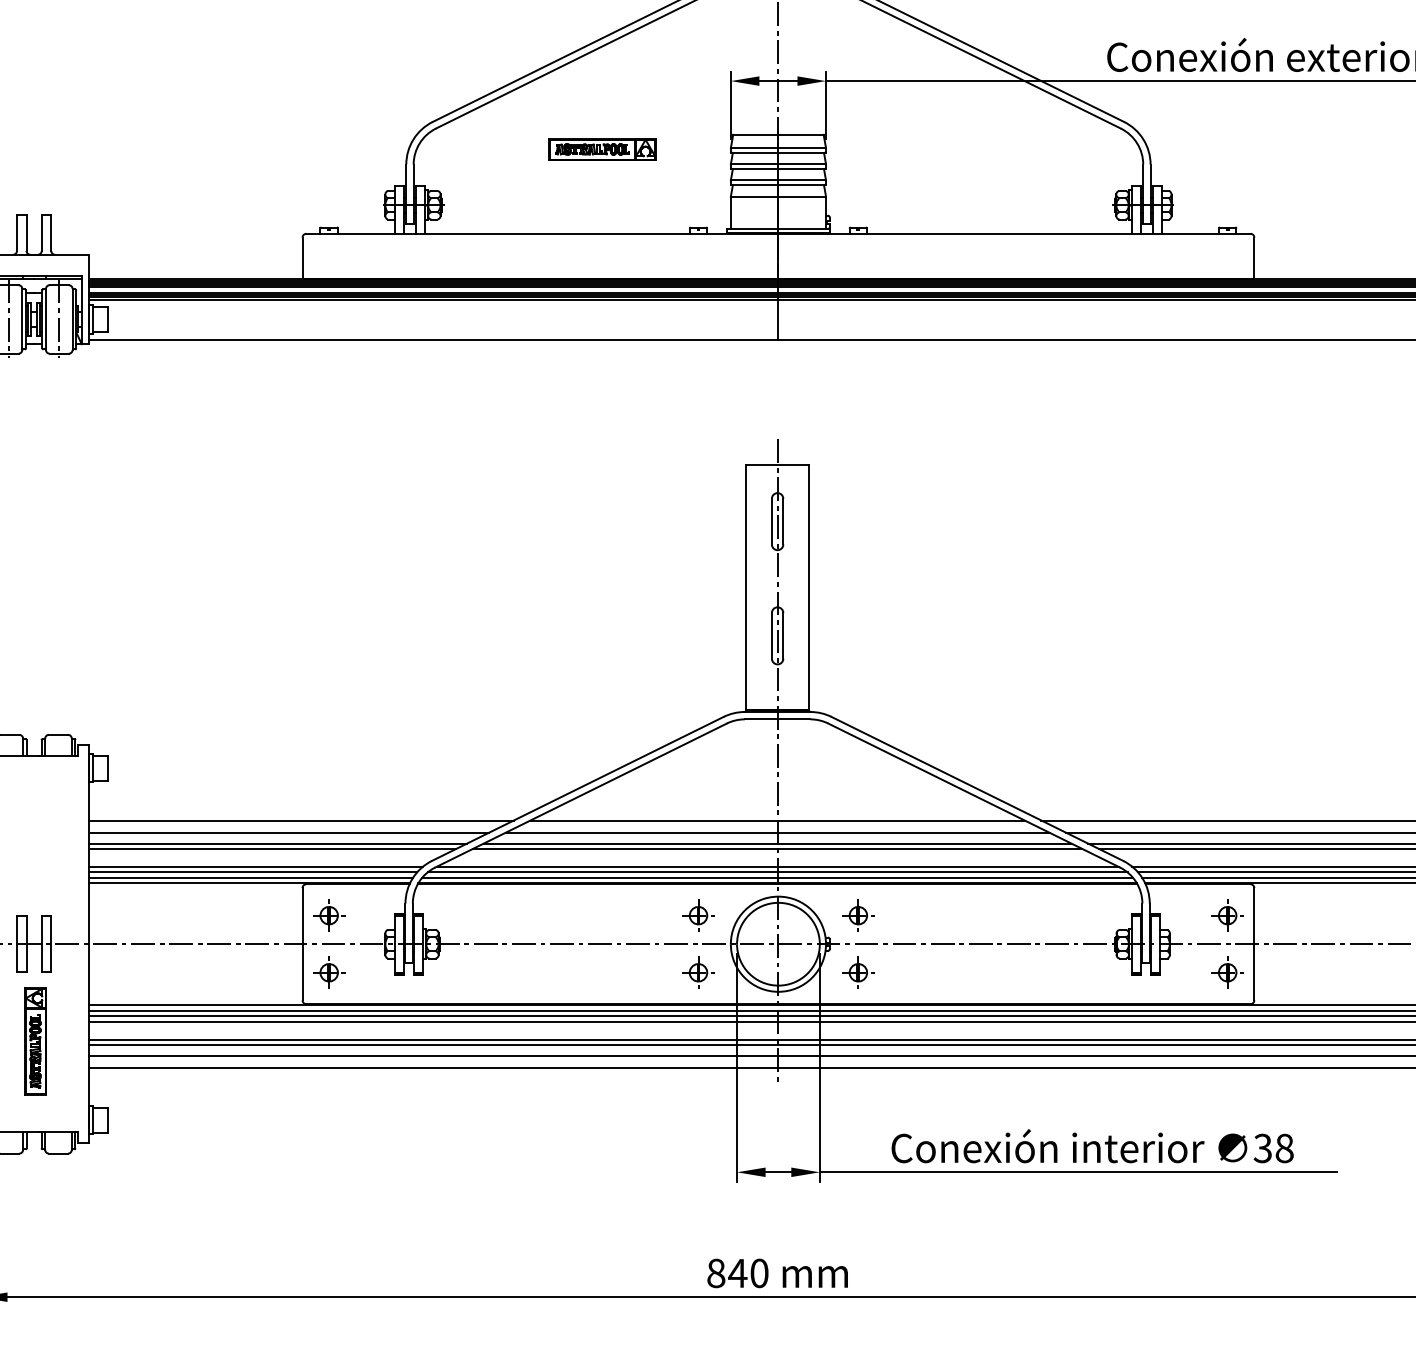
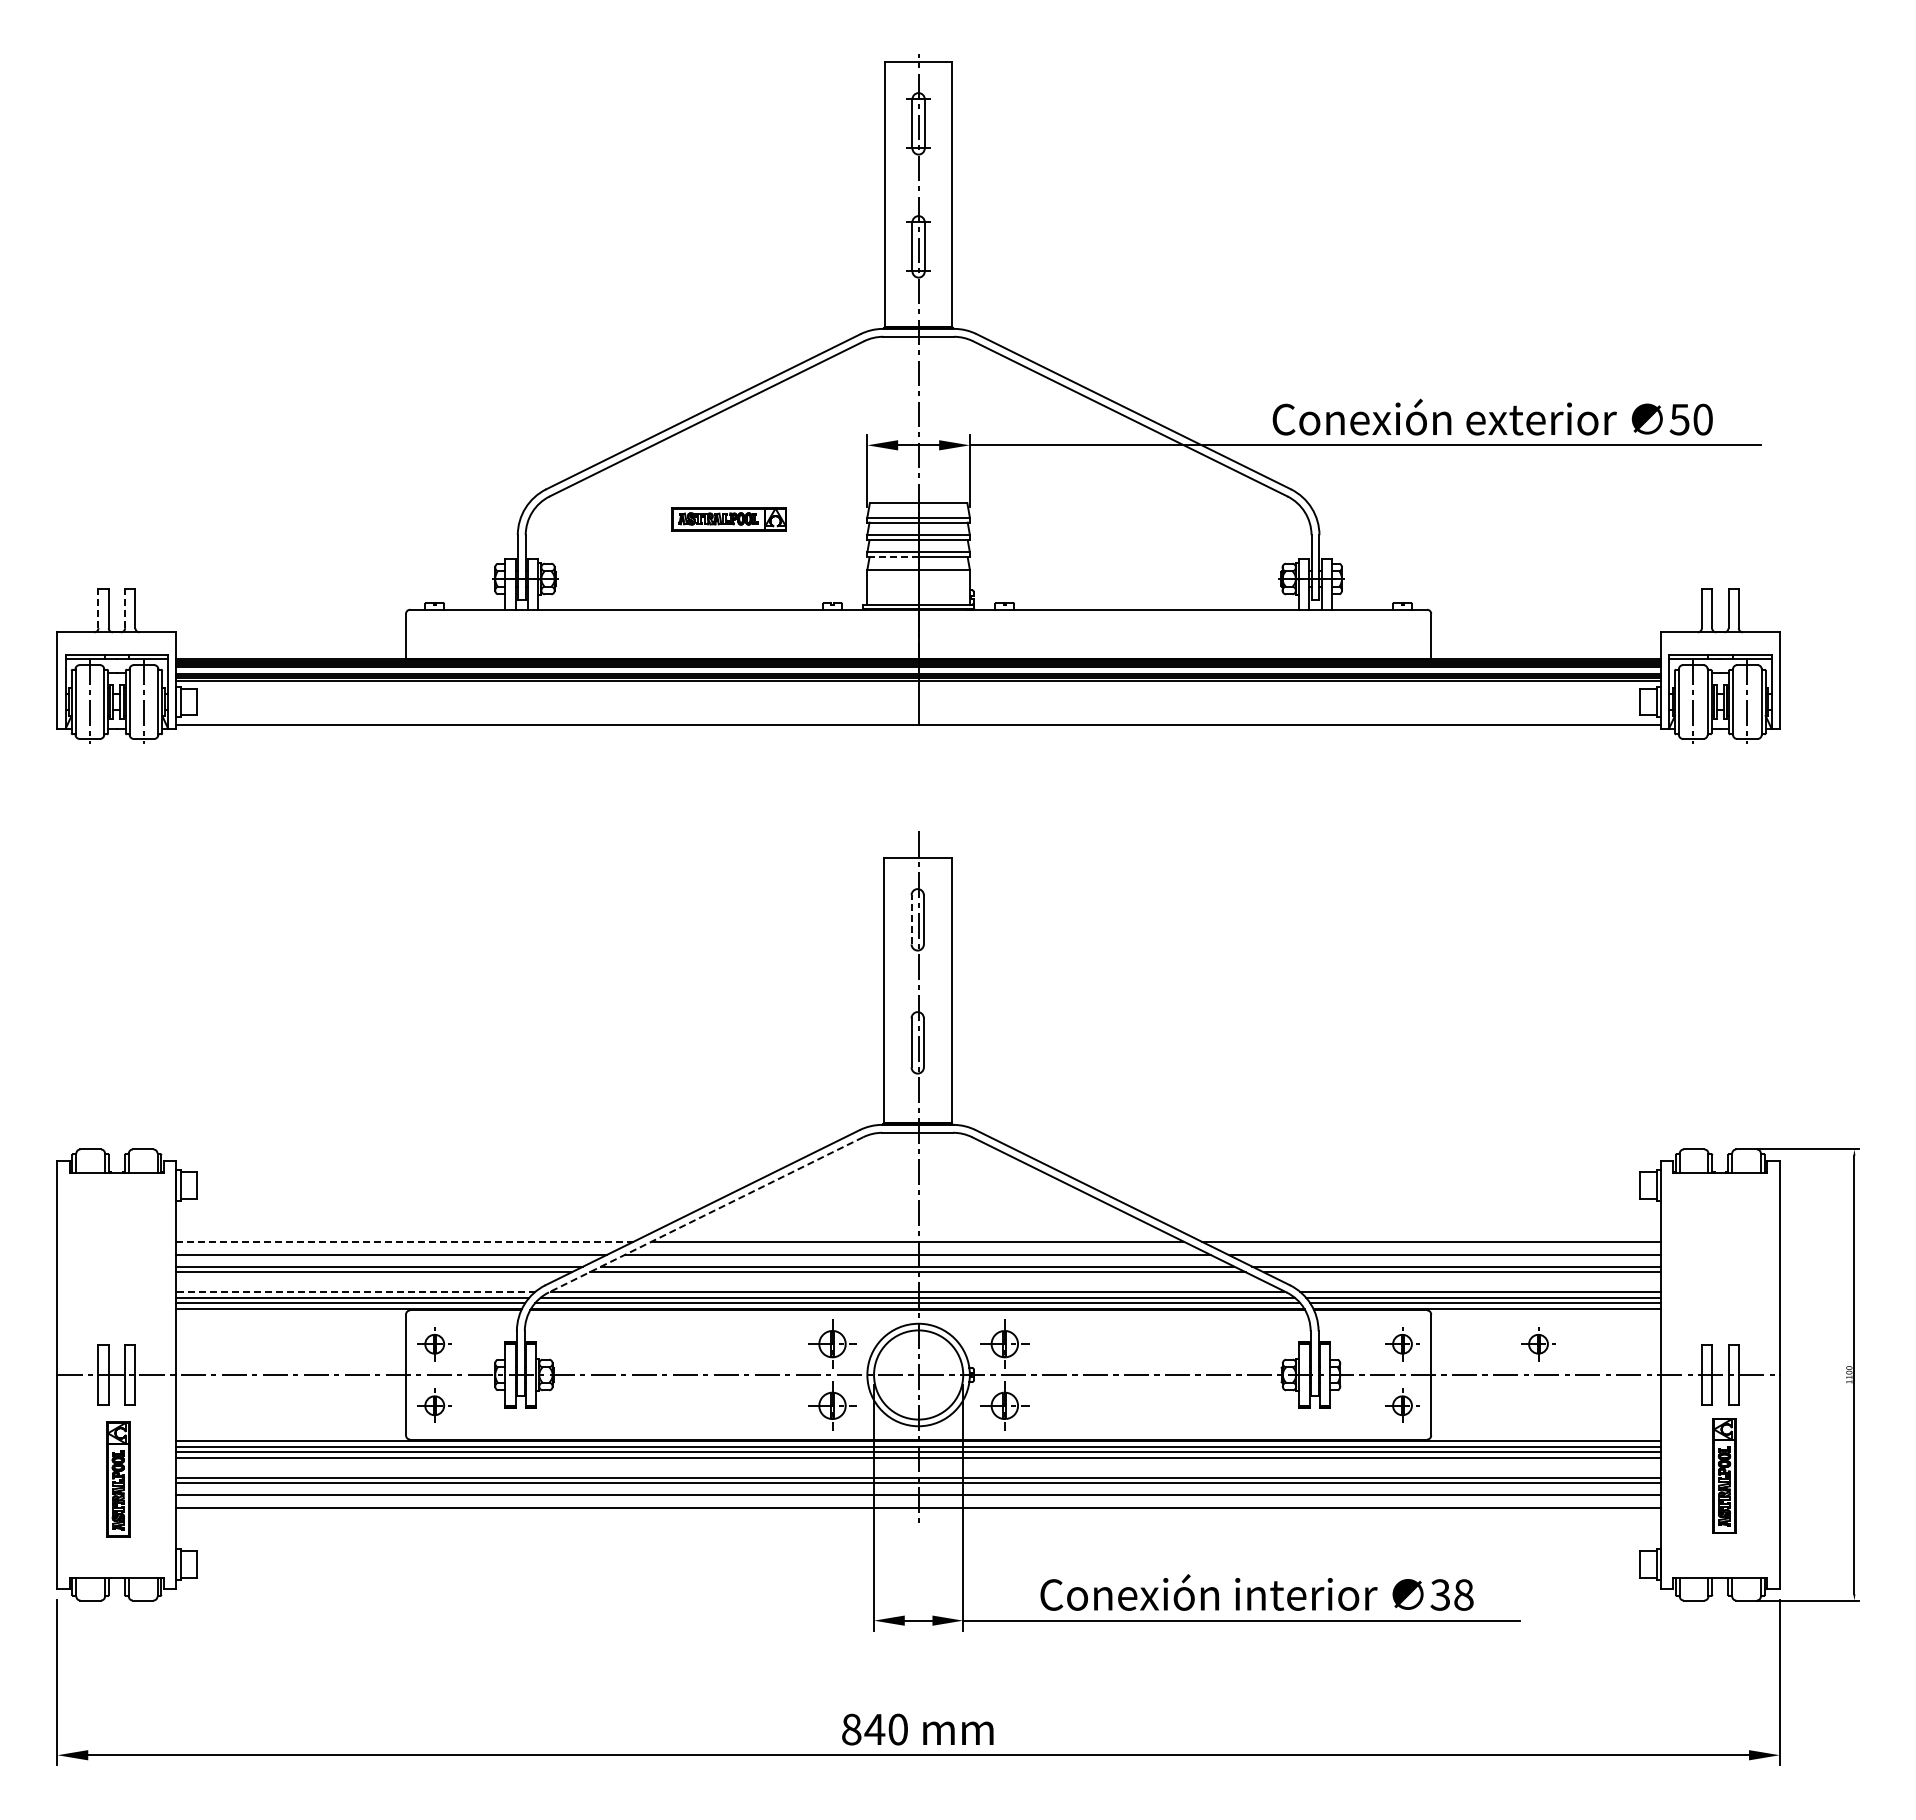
line: (755, 185) -> (893, 557), solid -> dashed
line: (17, 232) -> (98, 608), solid -> dashed
line: (42, 232) -> (125, 608), solid -> dashed
line: (771, 521) -> (911, 919), solid -> dashed
line: (580, 796) -> (705, 1215), solid -> dashed
line: (302, 820) -> (405, 1241), solid -> dashed
line: (256, 866) -> (356, 1291), solid -> dashed
part: (698, 915) -> (832, 1344), size x1.4
part: (858, 915) -> (1004, 1344), size x1.4
part: (1353, 915) -> (1538, 1344), added
part: (698, 972) -> (832, 1405), size x1.4
part: (858, 972) -> (1004, 1405), size x1.4

